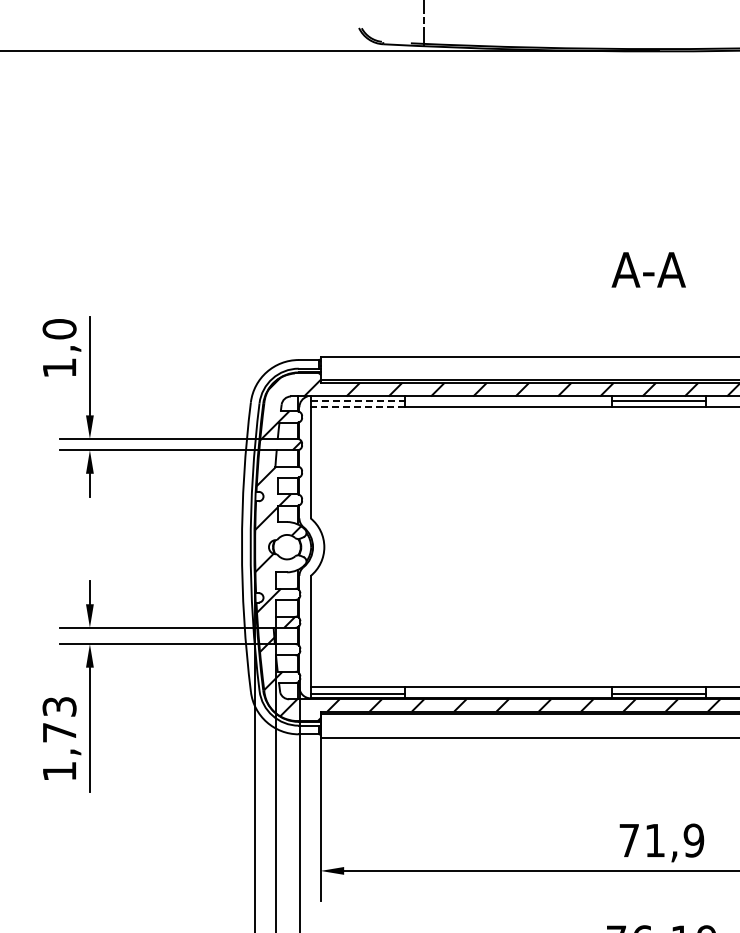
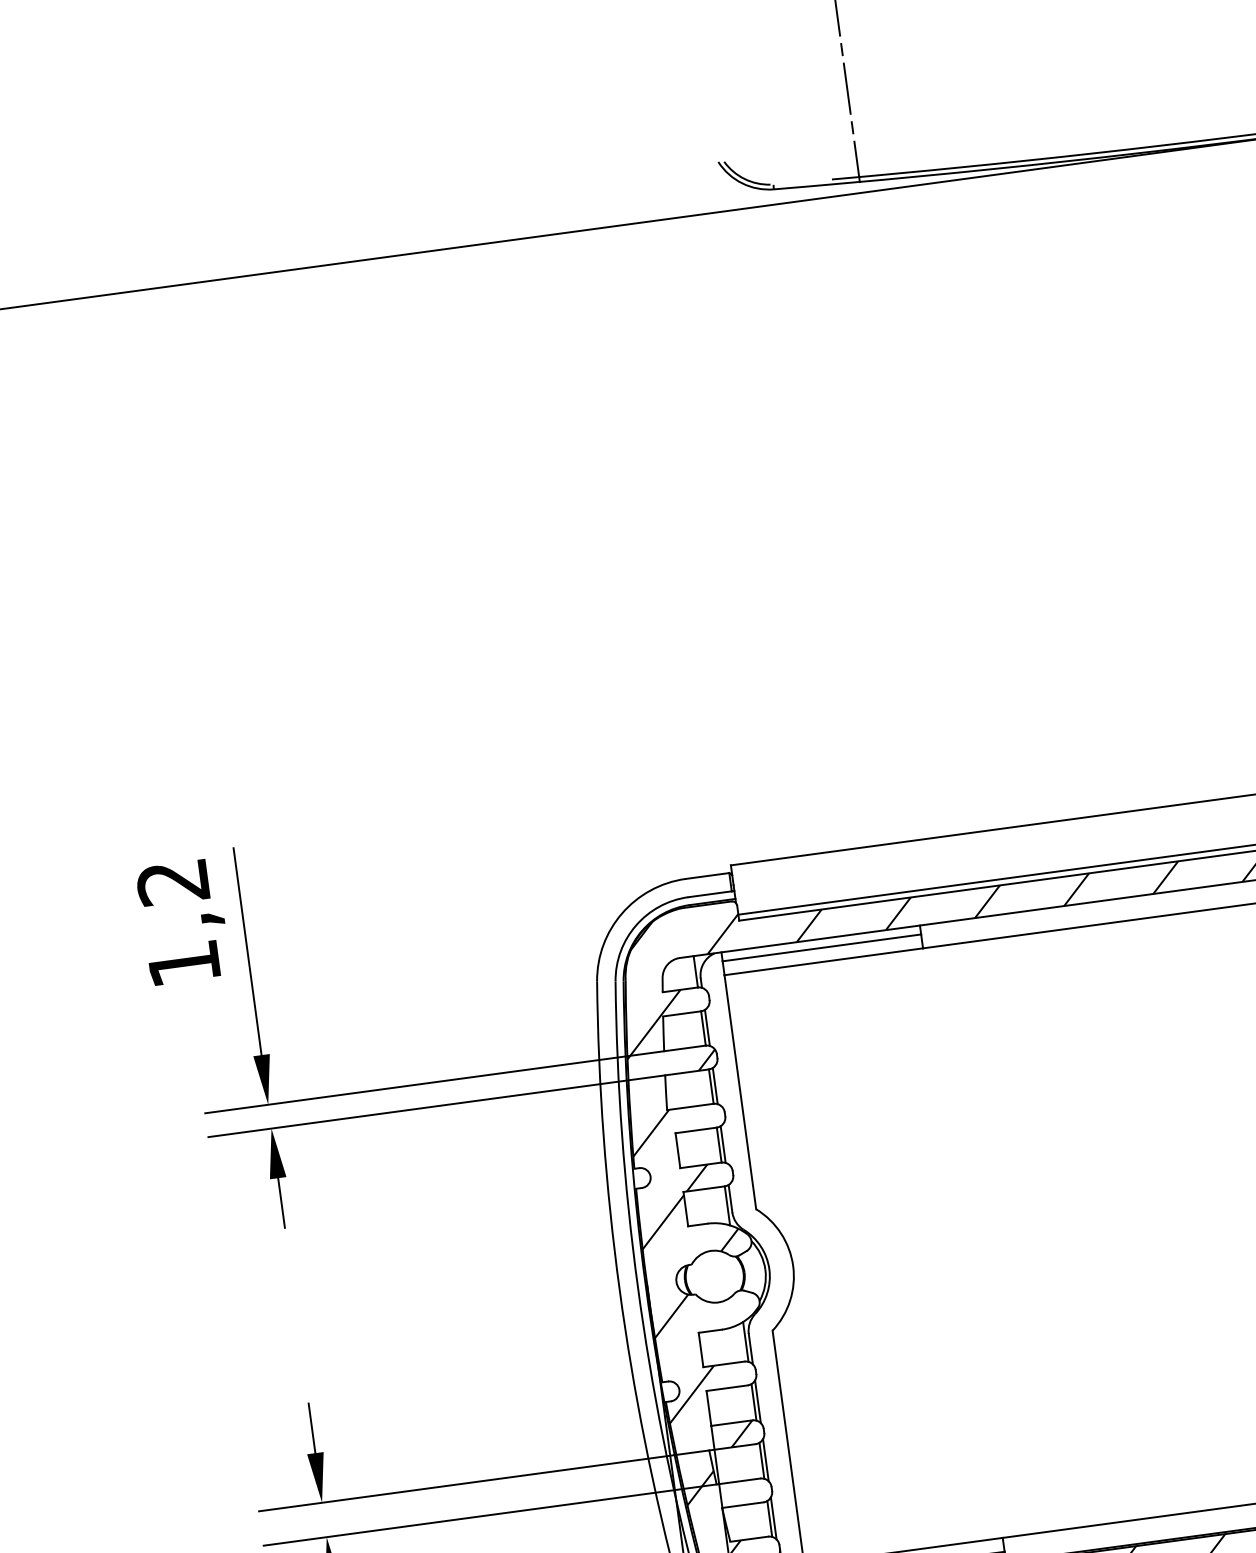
text: (59, 329) -> (172, 882), 1,0 -> 1,2
line: (358, 400) -> (823, 947), dashed -> solid
line: (357, 407) -> (823, 962), dashed -> solid

